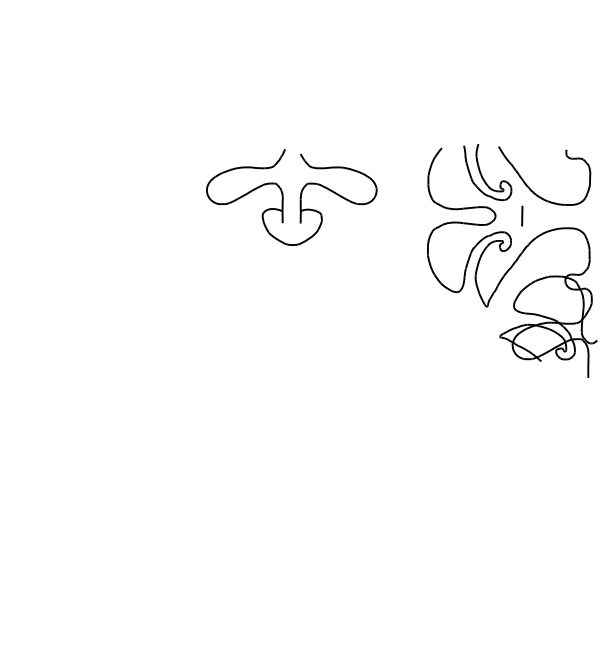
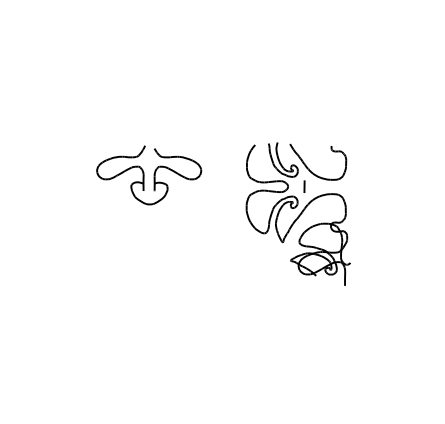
part: (292, 197) -> (149, 175), moved

